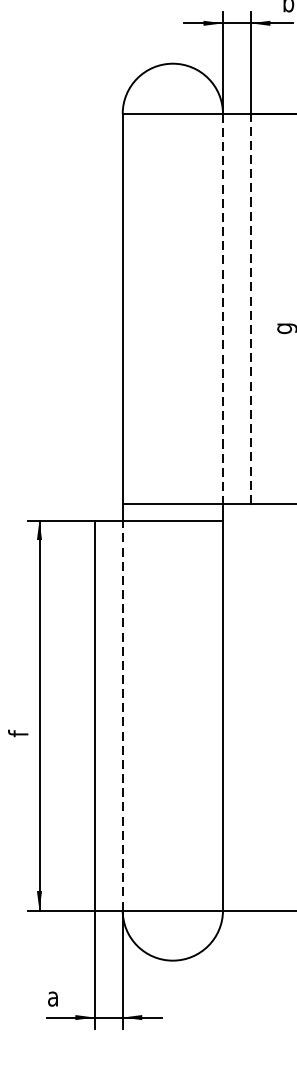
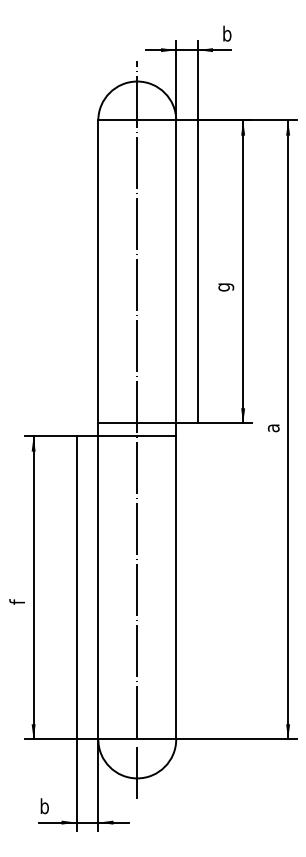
line: (250, 308) -> (197, 271), dashed -> solid
line: (223, 309) -> (176, 272), dashed -> solid
line: (173, 511) -> (137, 429), added
line: (122, 714) -> (98, 587), dashed -> solid
text: (53, 996) -> (44, 806), a -> b

